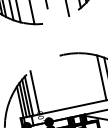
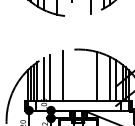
line: (88, 77) -> (97, 76), added
line: (53, 85) -> (62, 76), added
line: (40, 90) -> (49, 78), added

